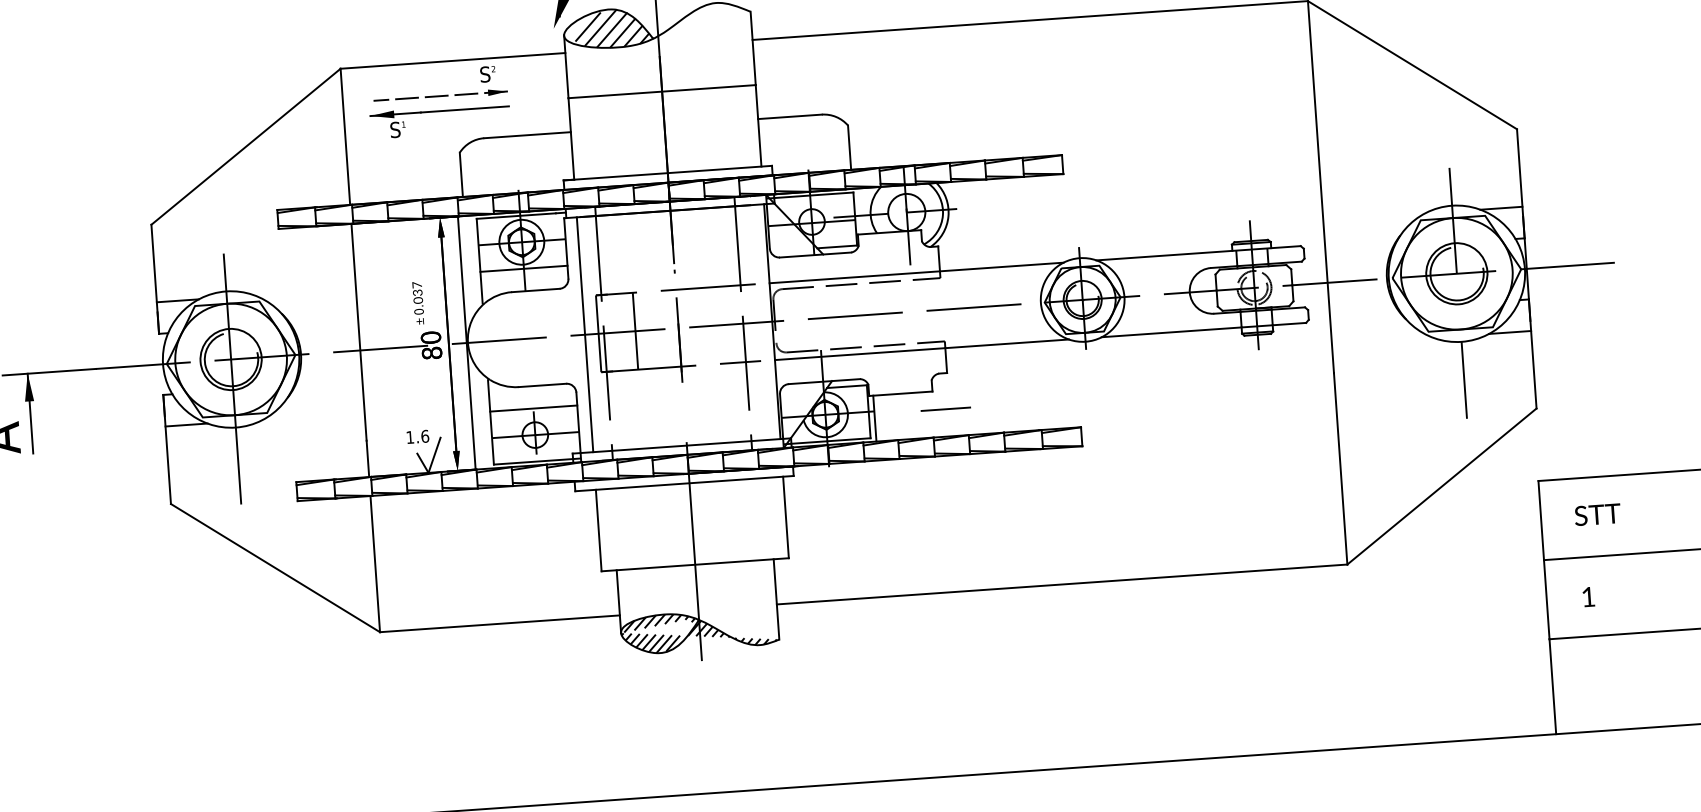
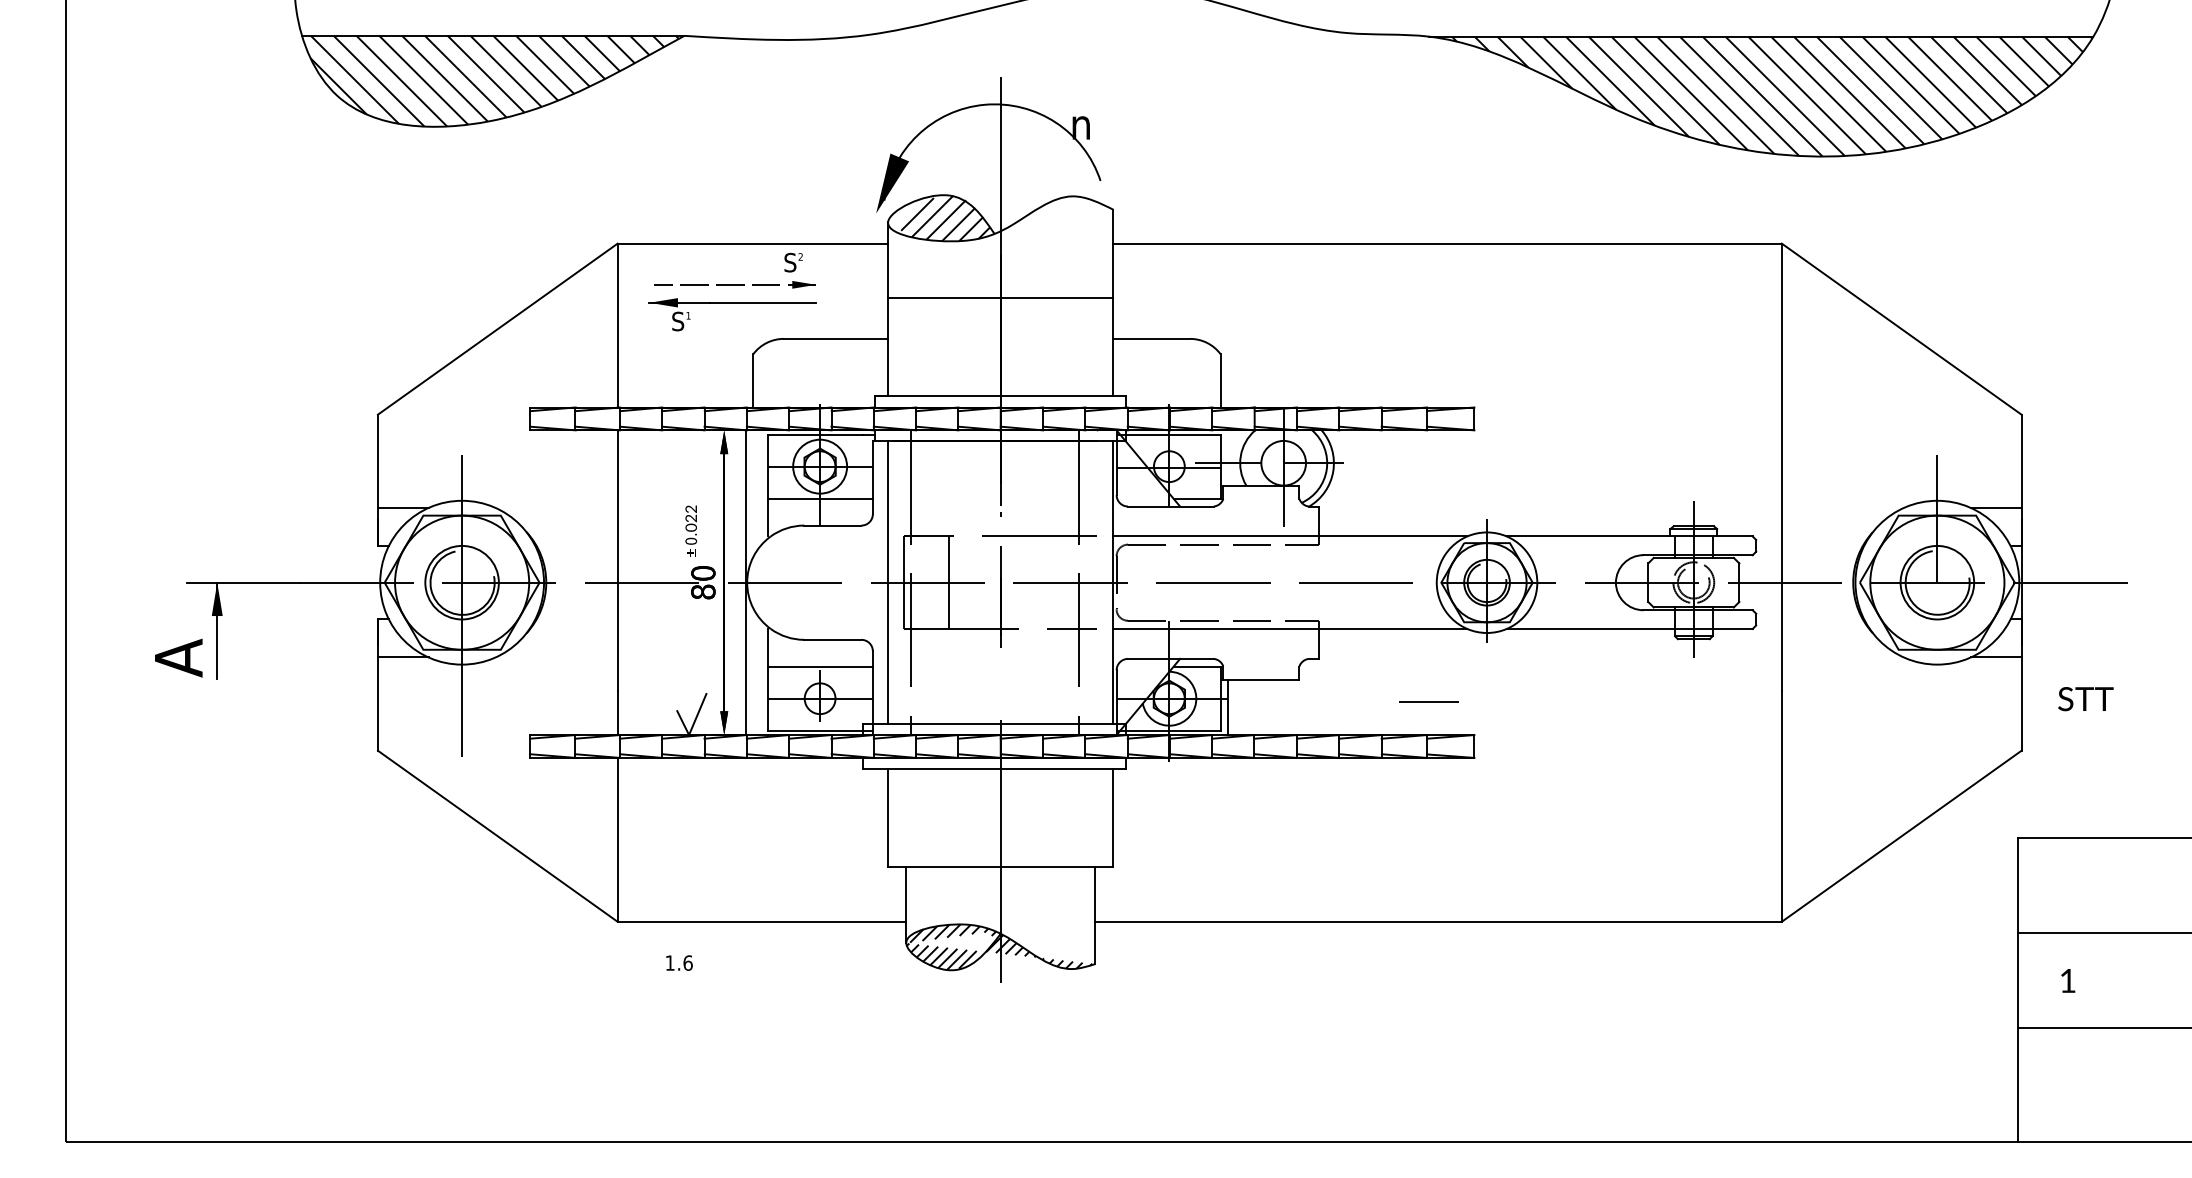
text: (416, 288) -> (690, 513), 037 -> 022
line: (1464, 379) -> (1937, 710), removed
line: (945, 408) -> (1428, 701), moved
text: (417, 436) -> (679, 962), moved
text: (1597, 515) -> (2085, 699), moved

